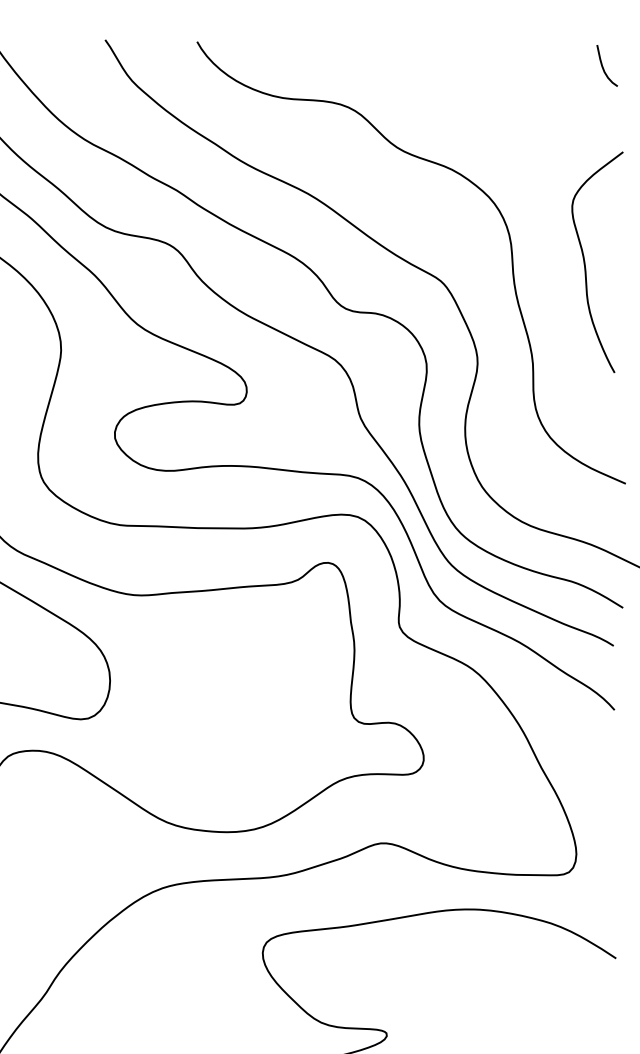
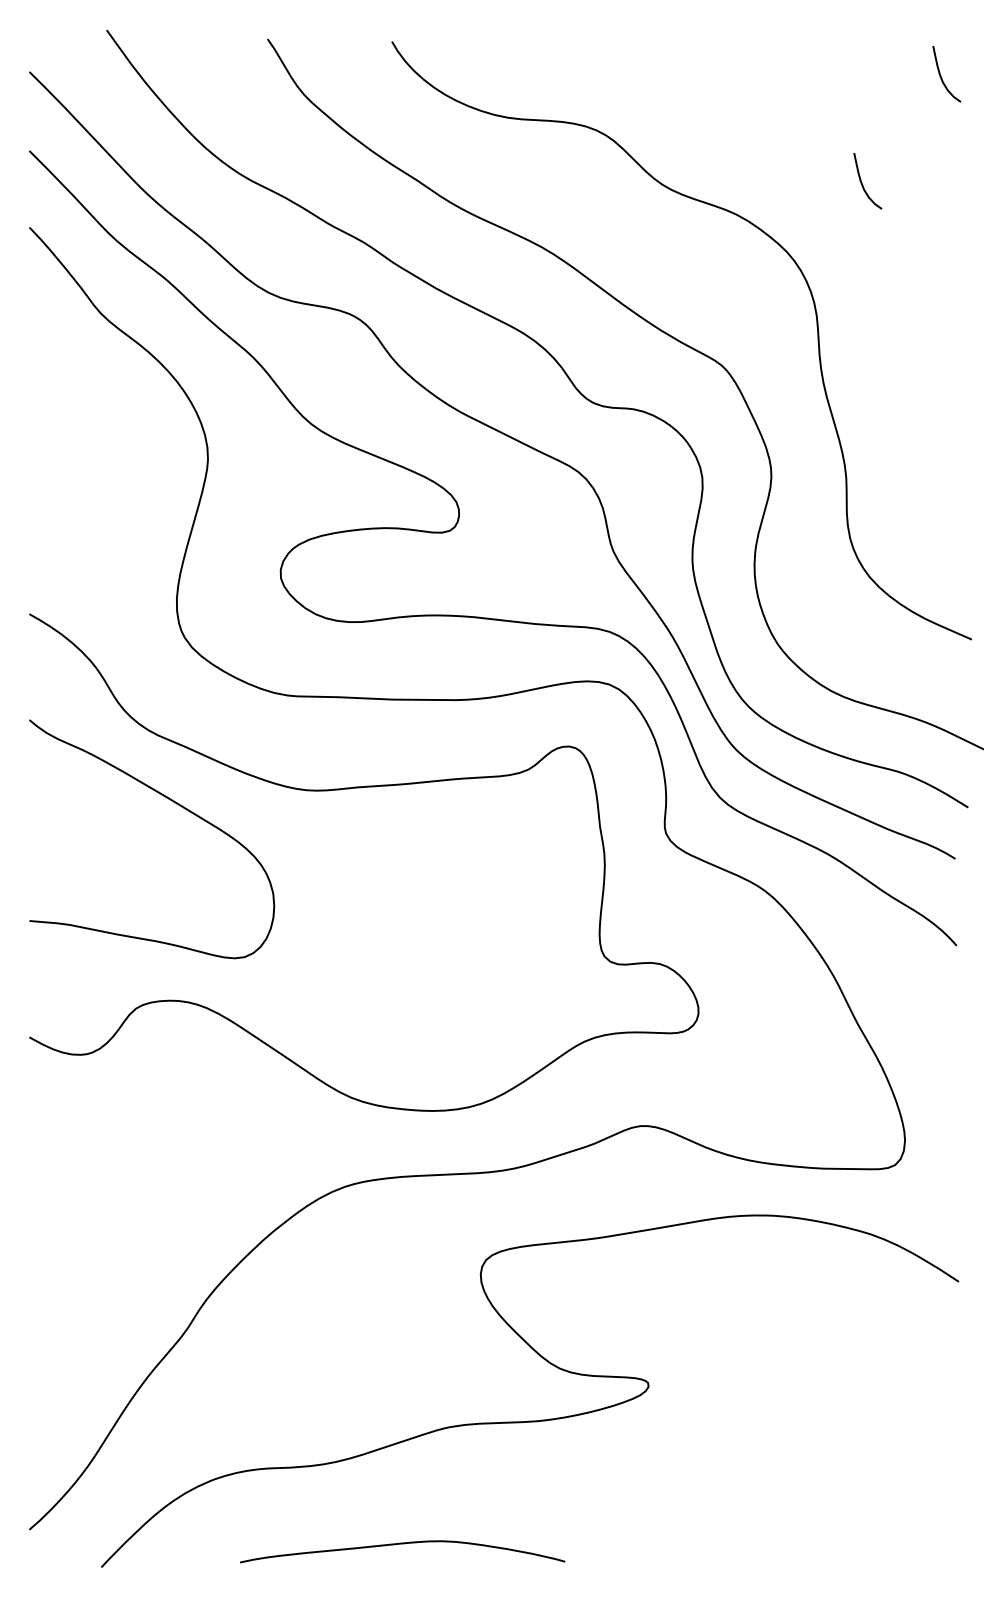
curve: (544, 145) -> (862, 182), added
curve: (585, 264) -> (917, 342), removed

